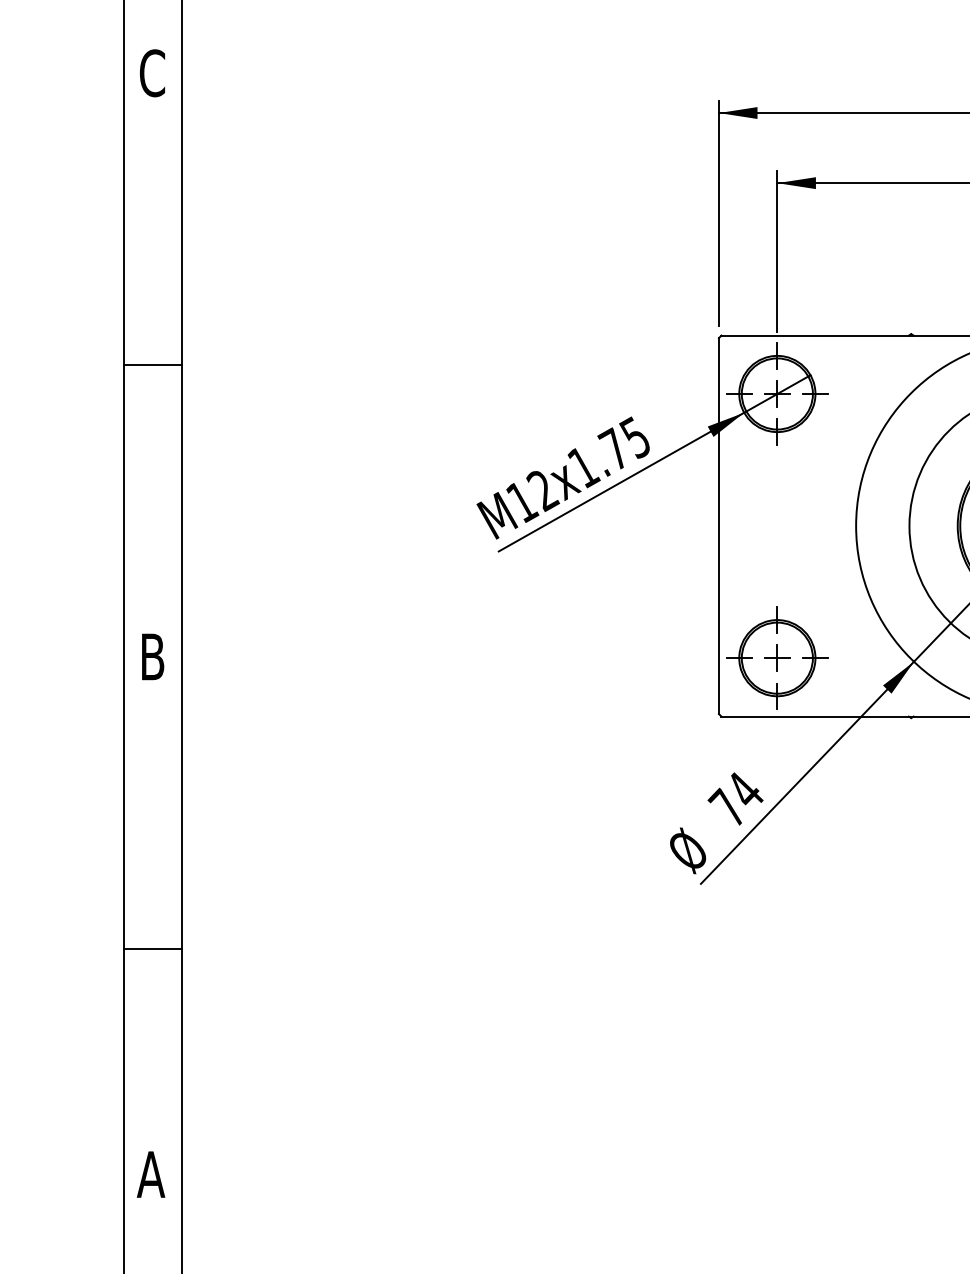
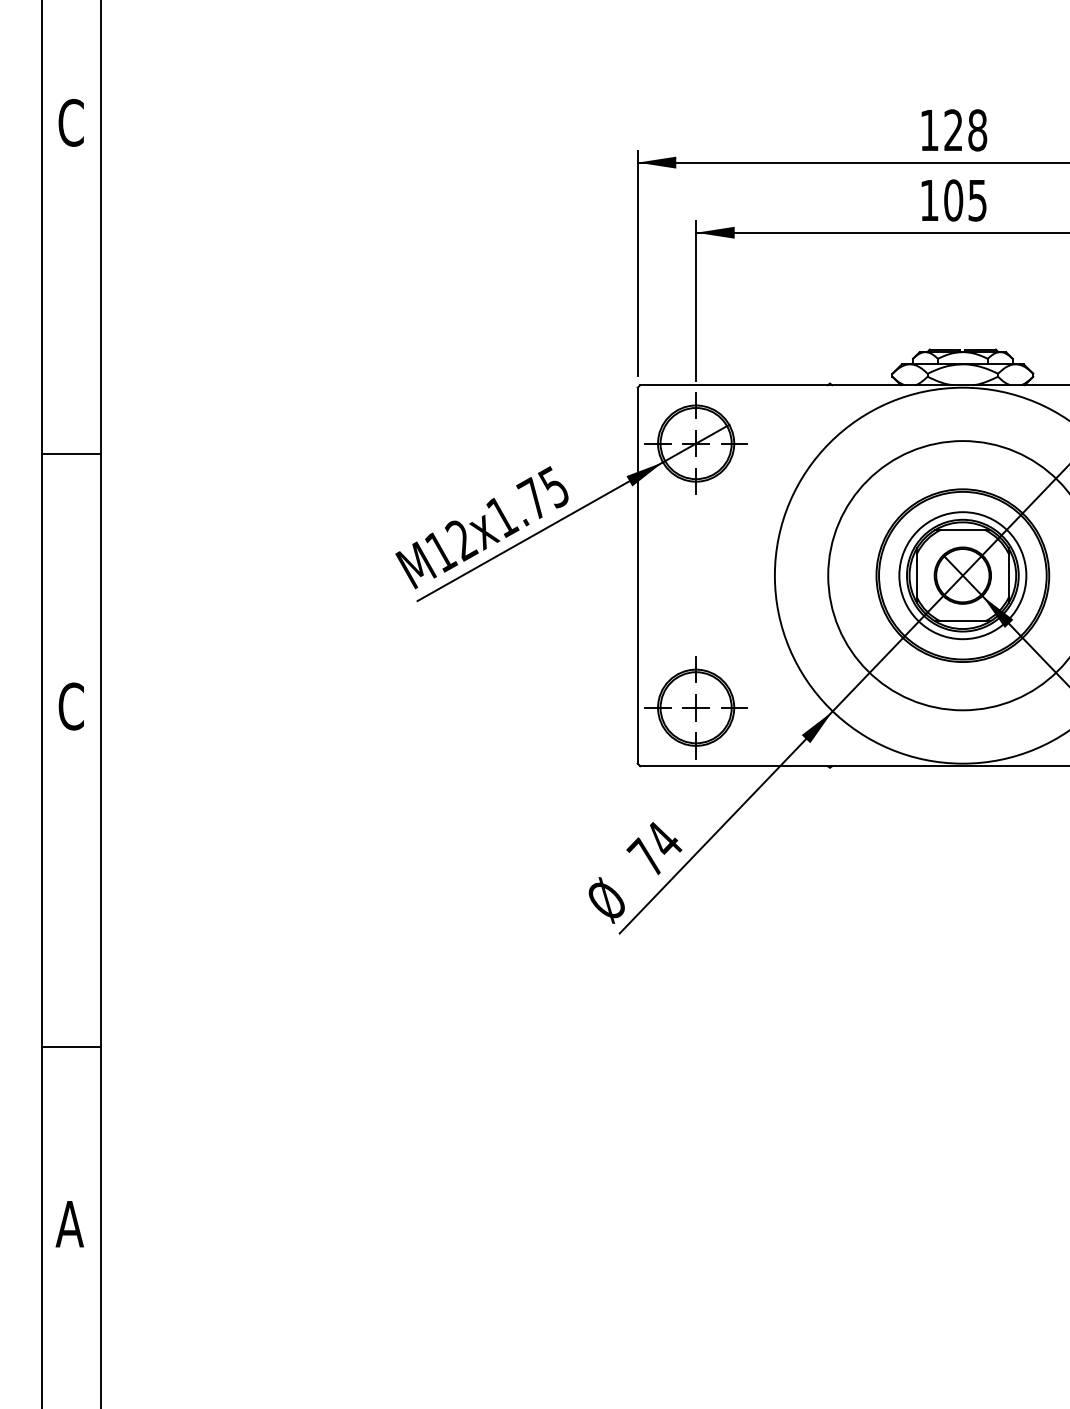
line: (152, 364) -> (71, 453), moved
text: (151, 656) -> (70, 706), B -> C
line: (152, 948) -> (71, 1046), moved

